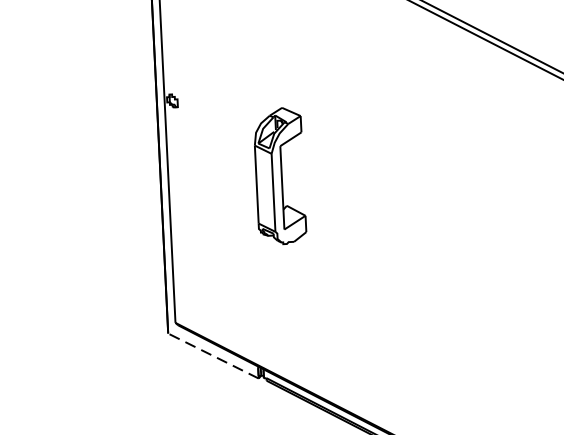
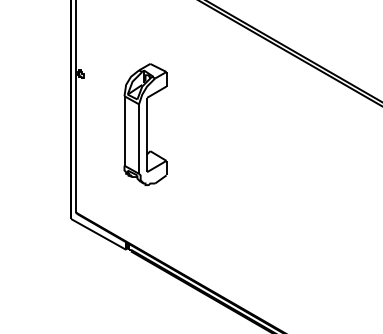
part: (279, 176) -> (145, 124), size x1.43
line: (213, 356) -> (98, 234), dashed -> solid

